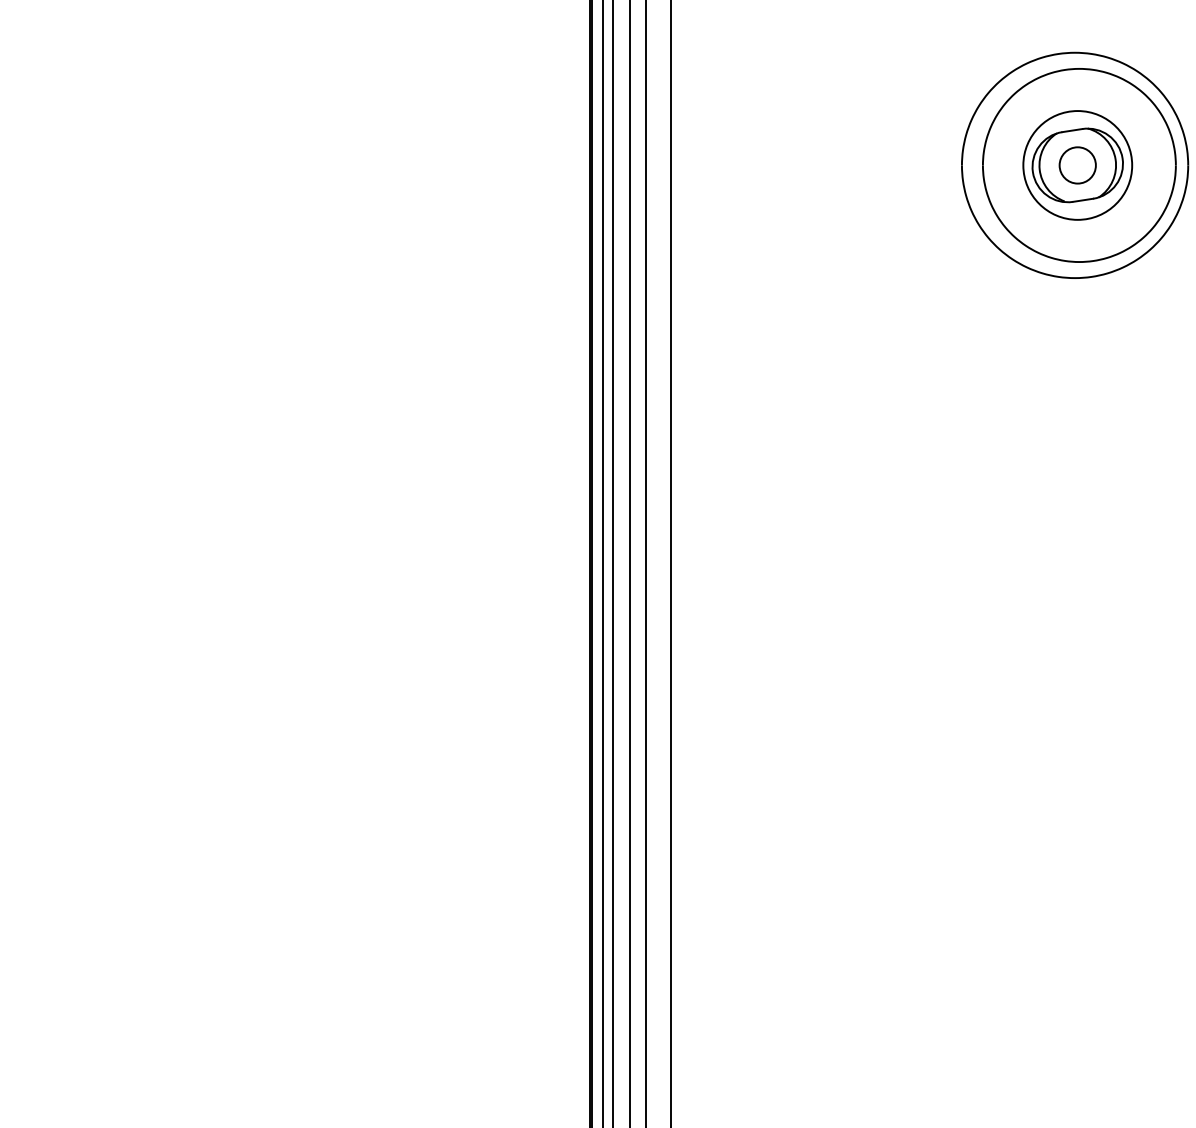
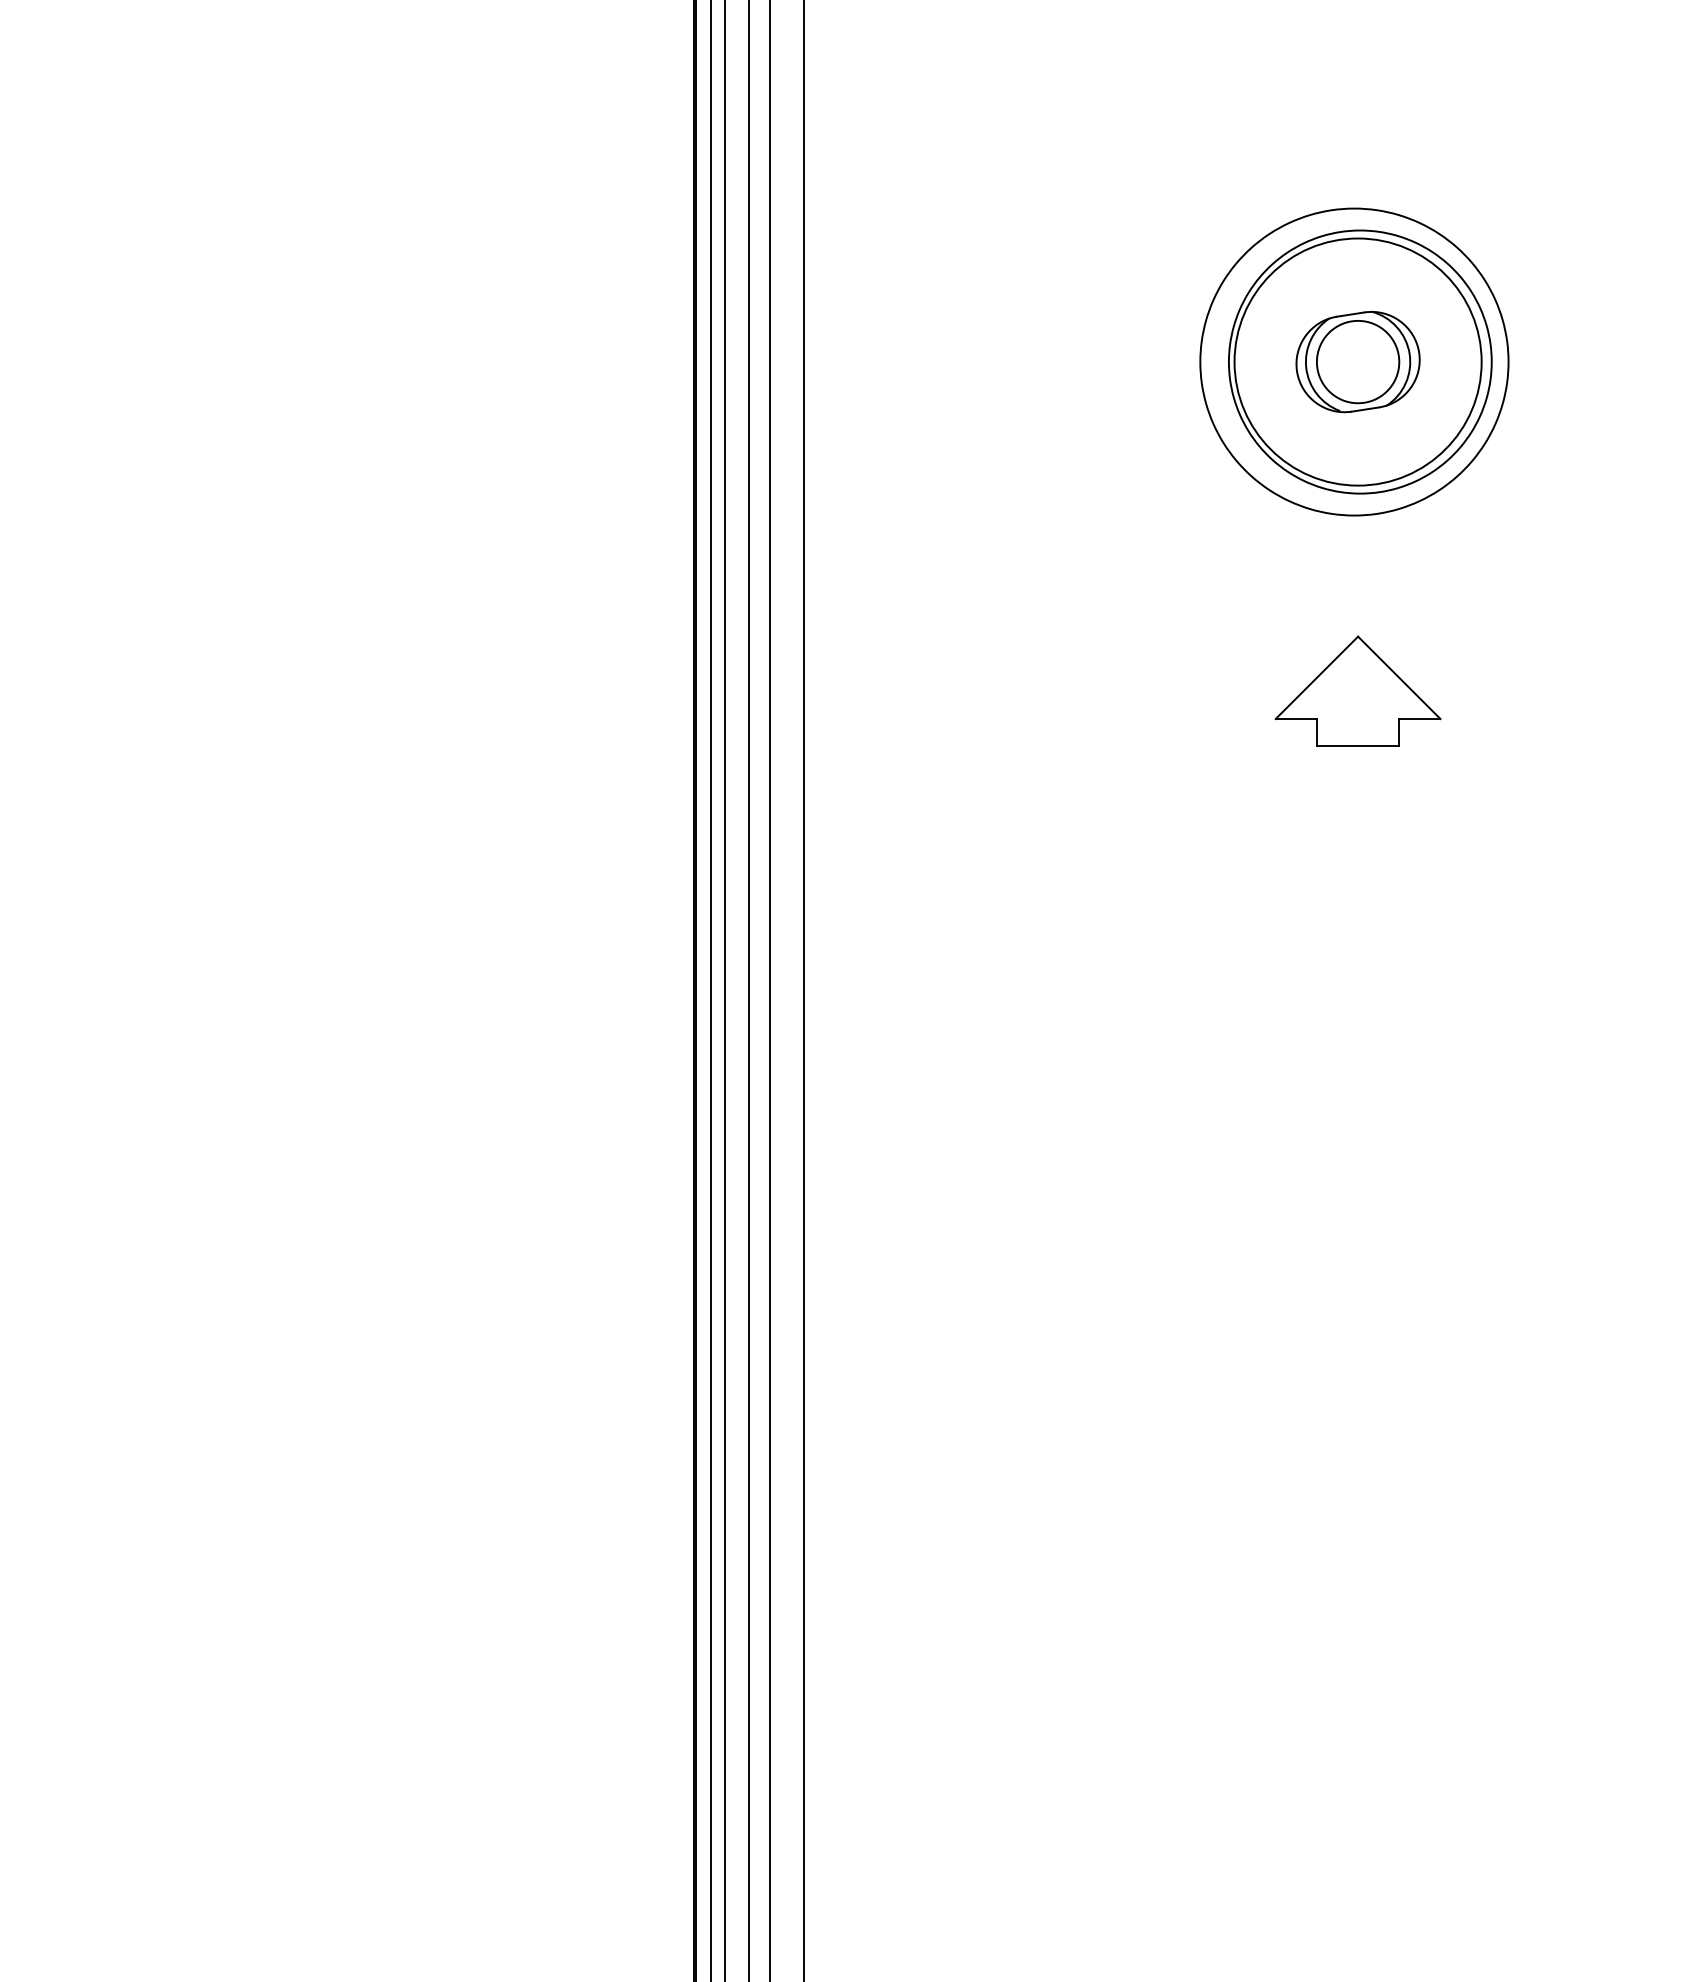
circle: (1077, 165) -> (1357, 361), size x1.67
circle: (1077, 165) -> (1357, 361), size x1.67
part: (1077, 406) -> (1357, 690), added

